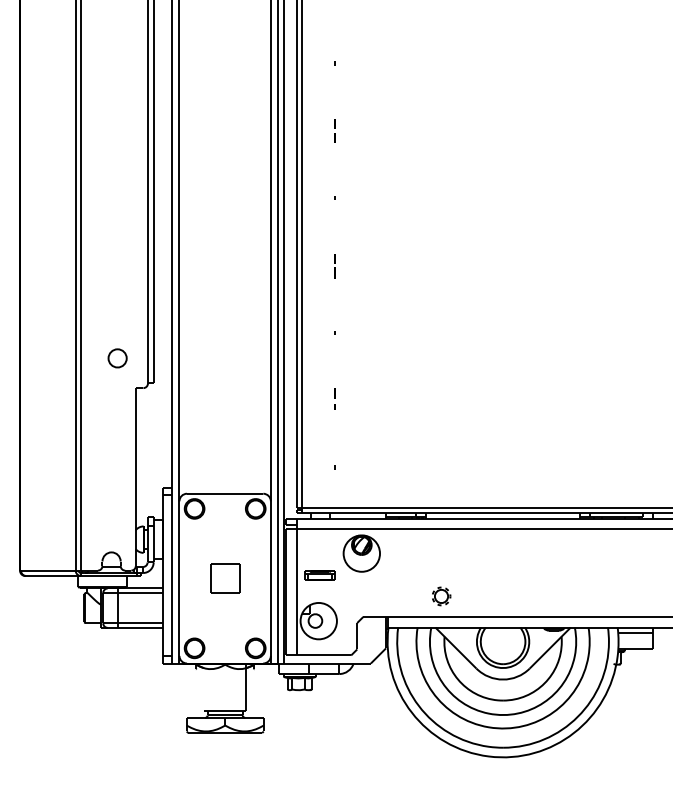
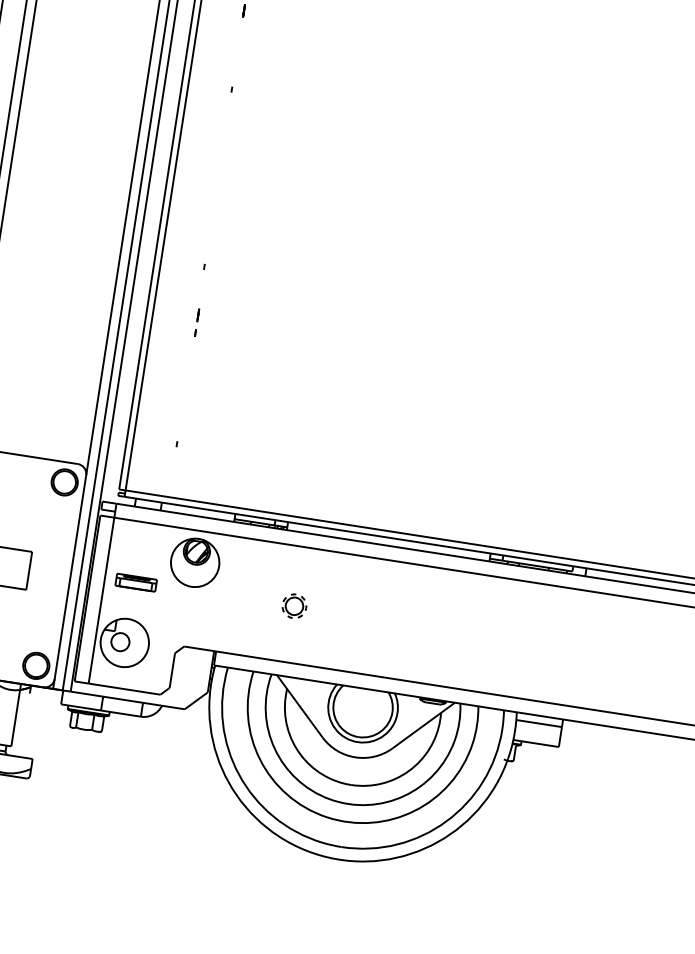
line: (334, 267) -> (217, 180), removed
line: (334, 398) -> (197, 321), moved
part: (441, 596) -> (294, 606), moved

